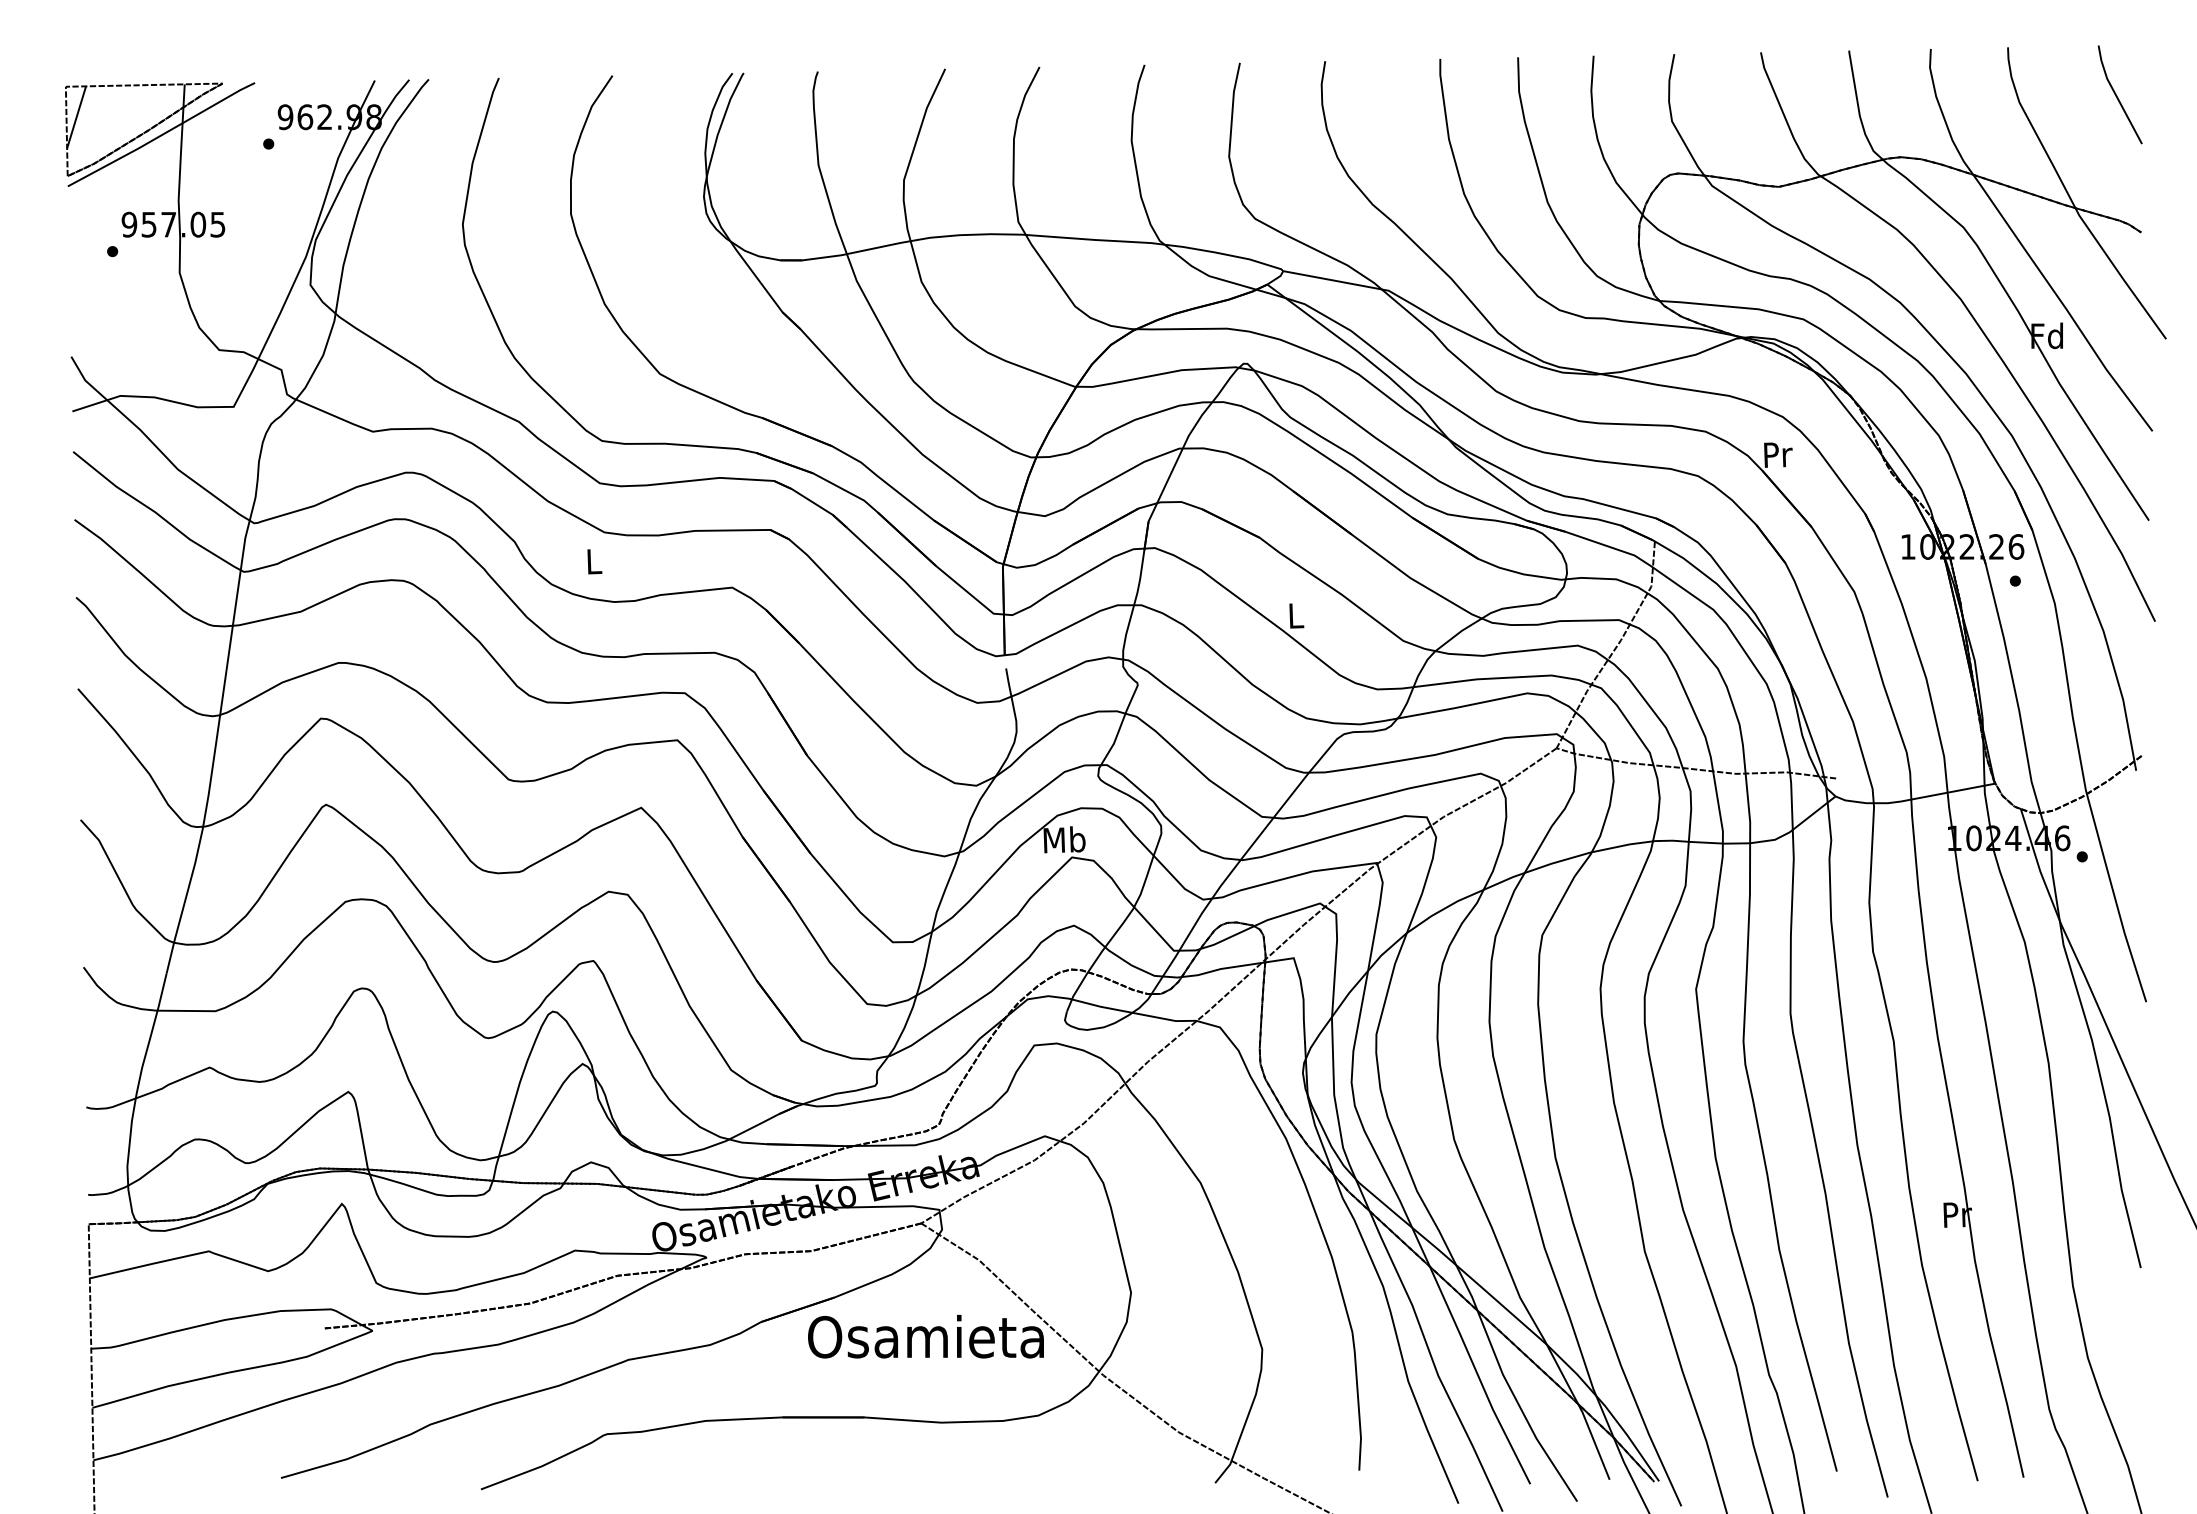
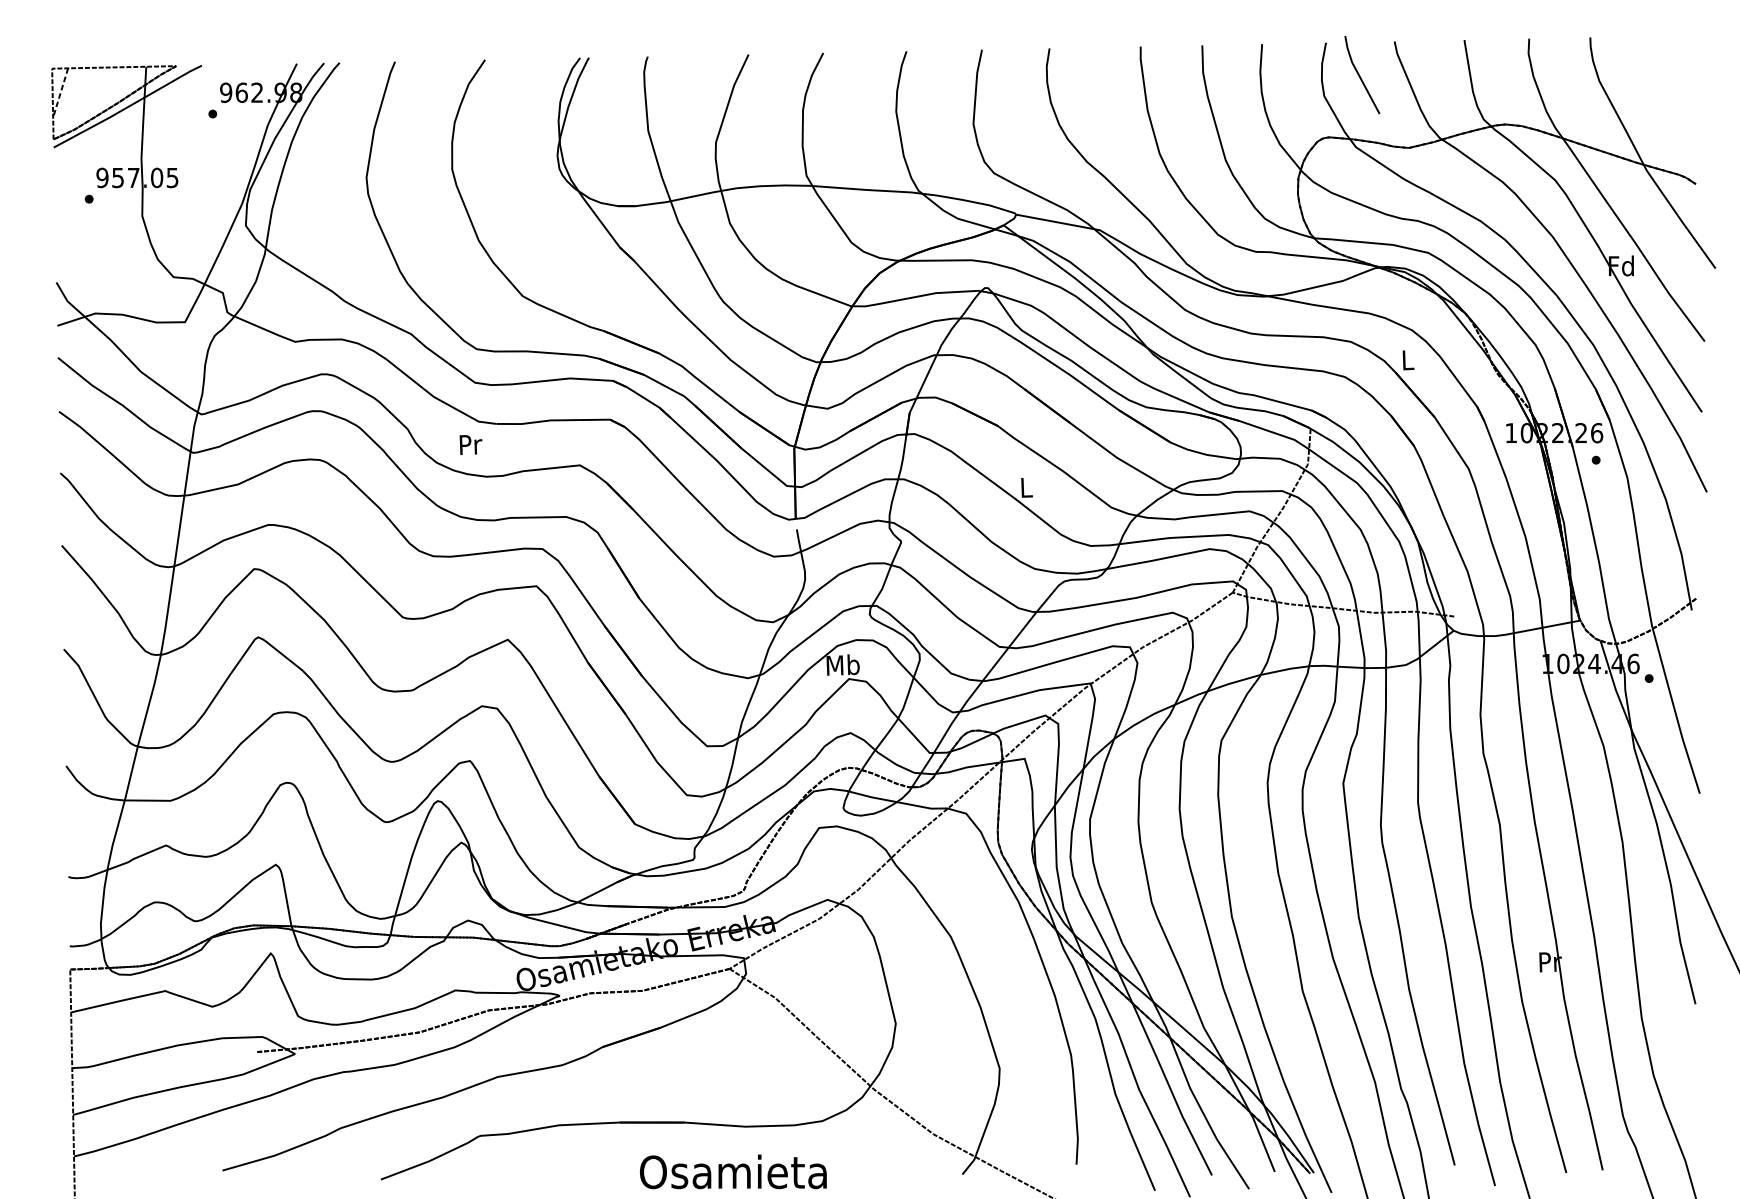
line: (2117, 95) -> (1360, 75), moved
line: (76, 117) -> (60, 93), solid -> dashed
text: (1778, 454) -> (1408, 359), Pr -> L
text: (594, 561) -> (470, 444), L -> Pr
text: (925, 1336) -> (732, 1171), moved

